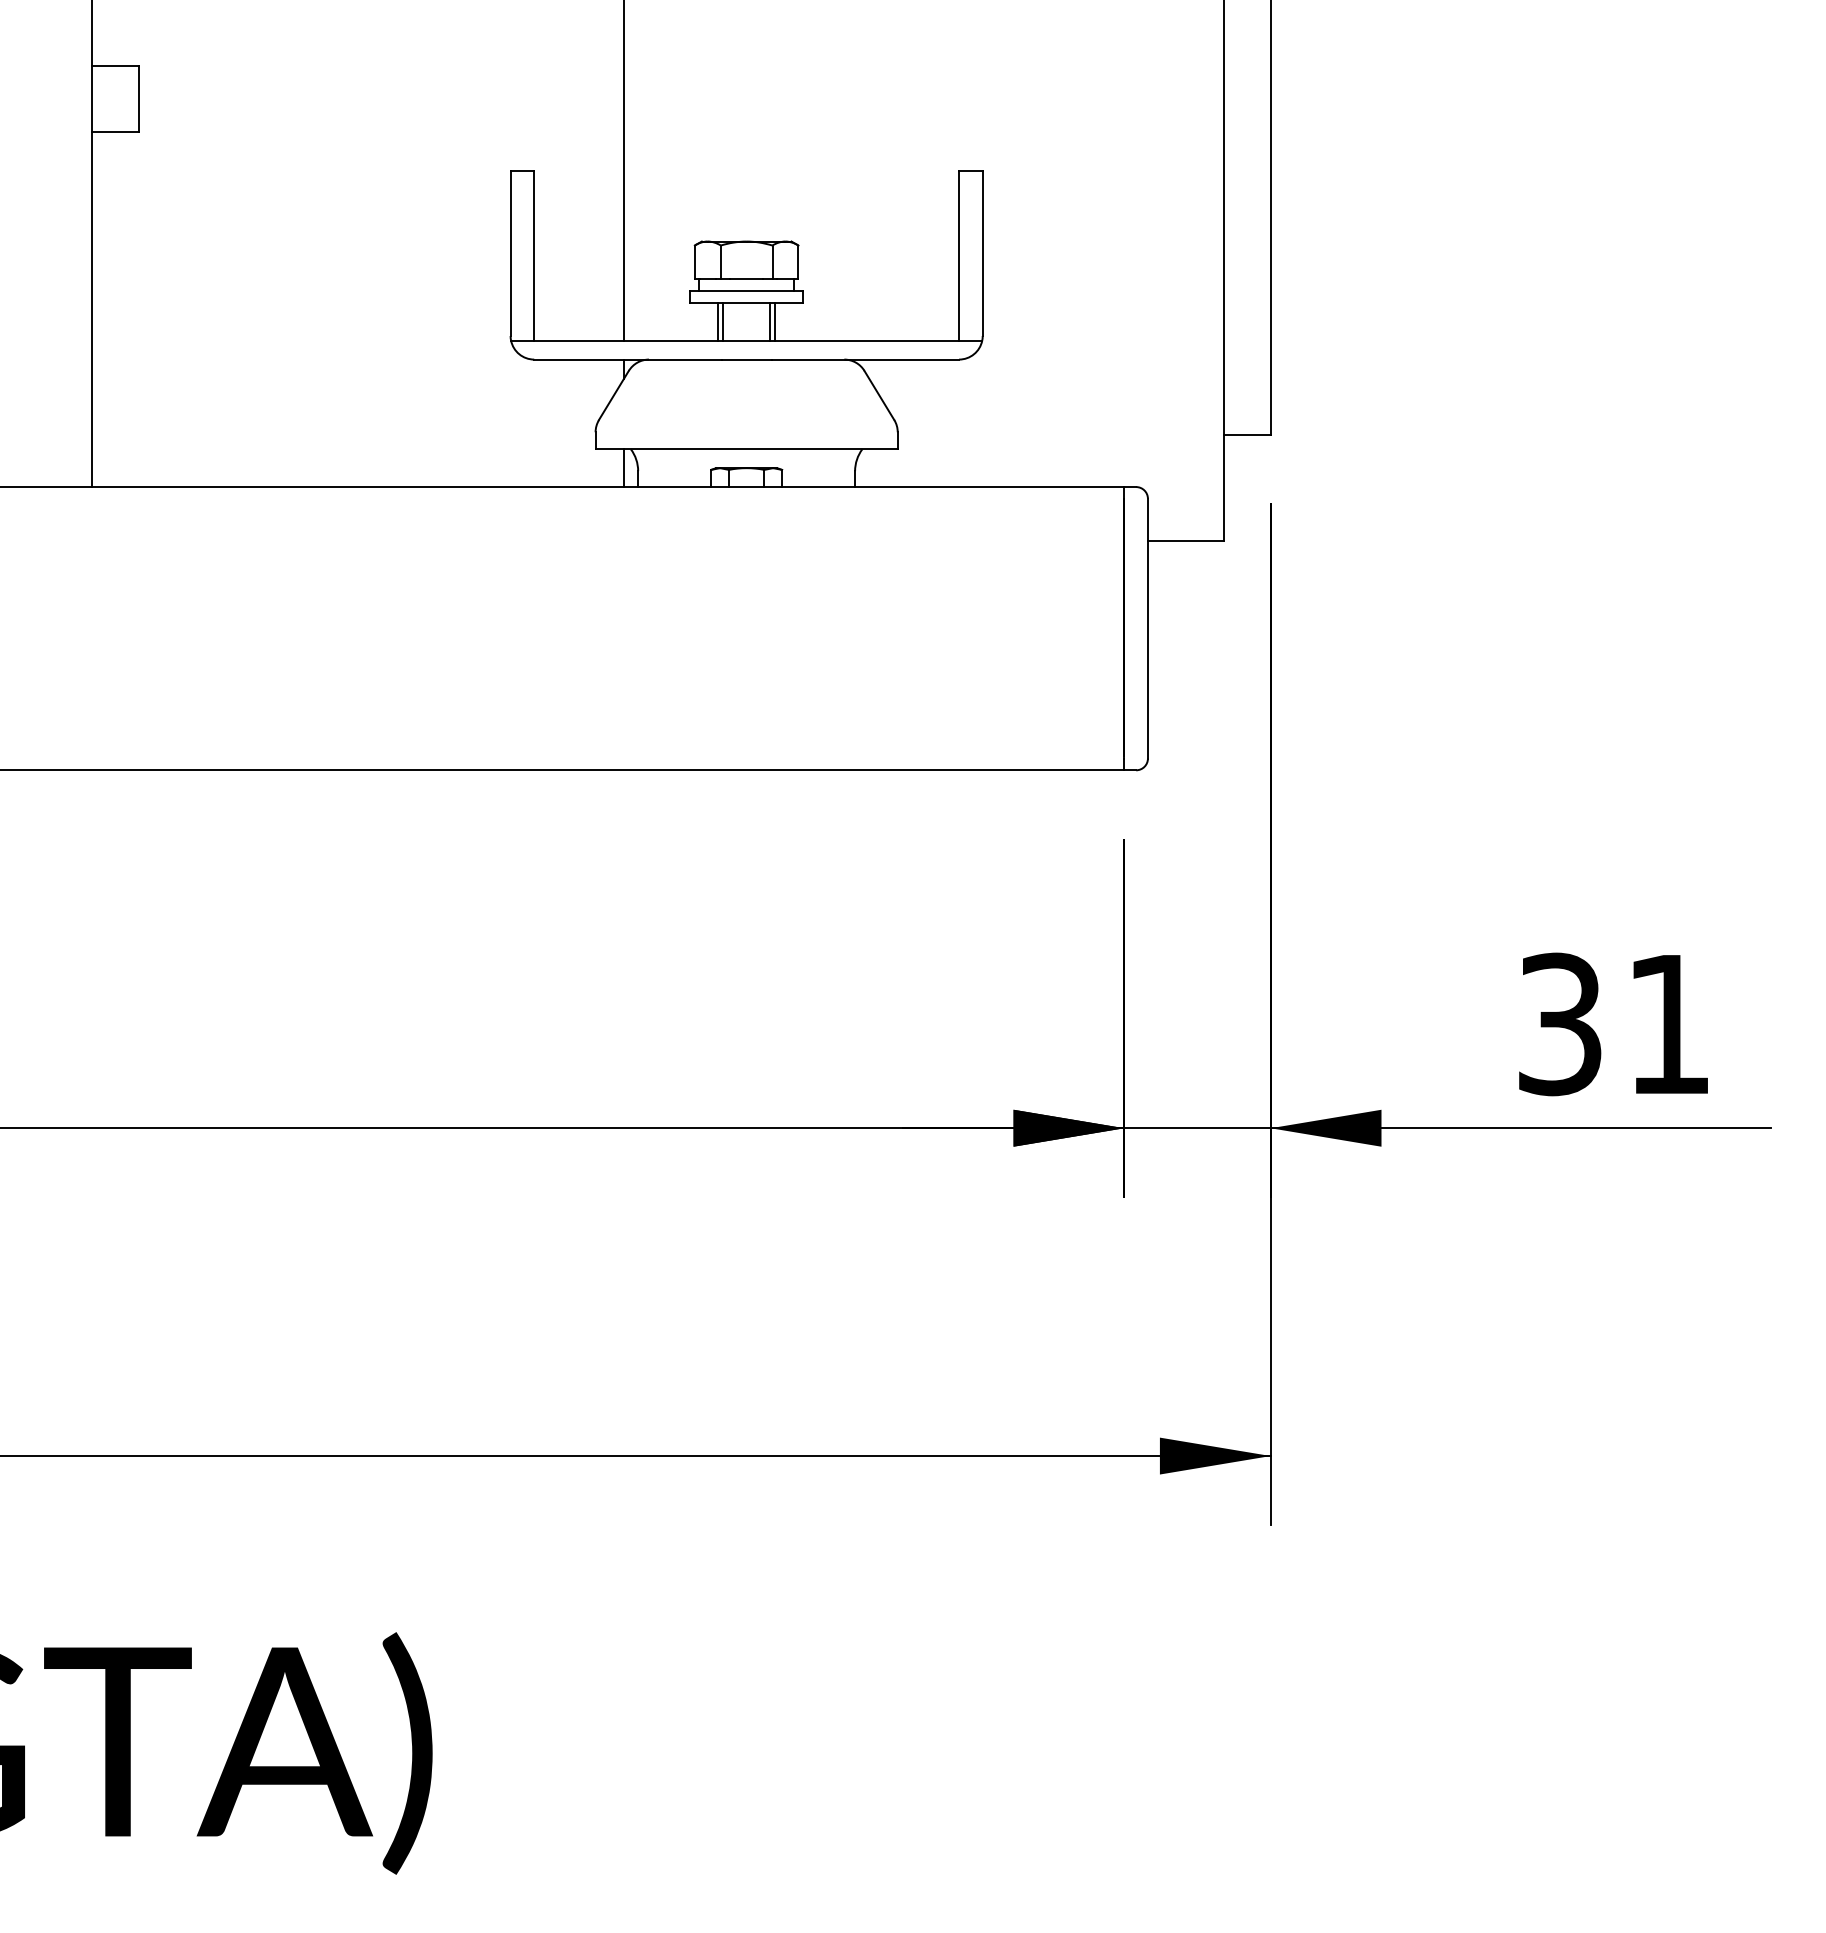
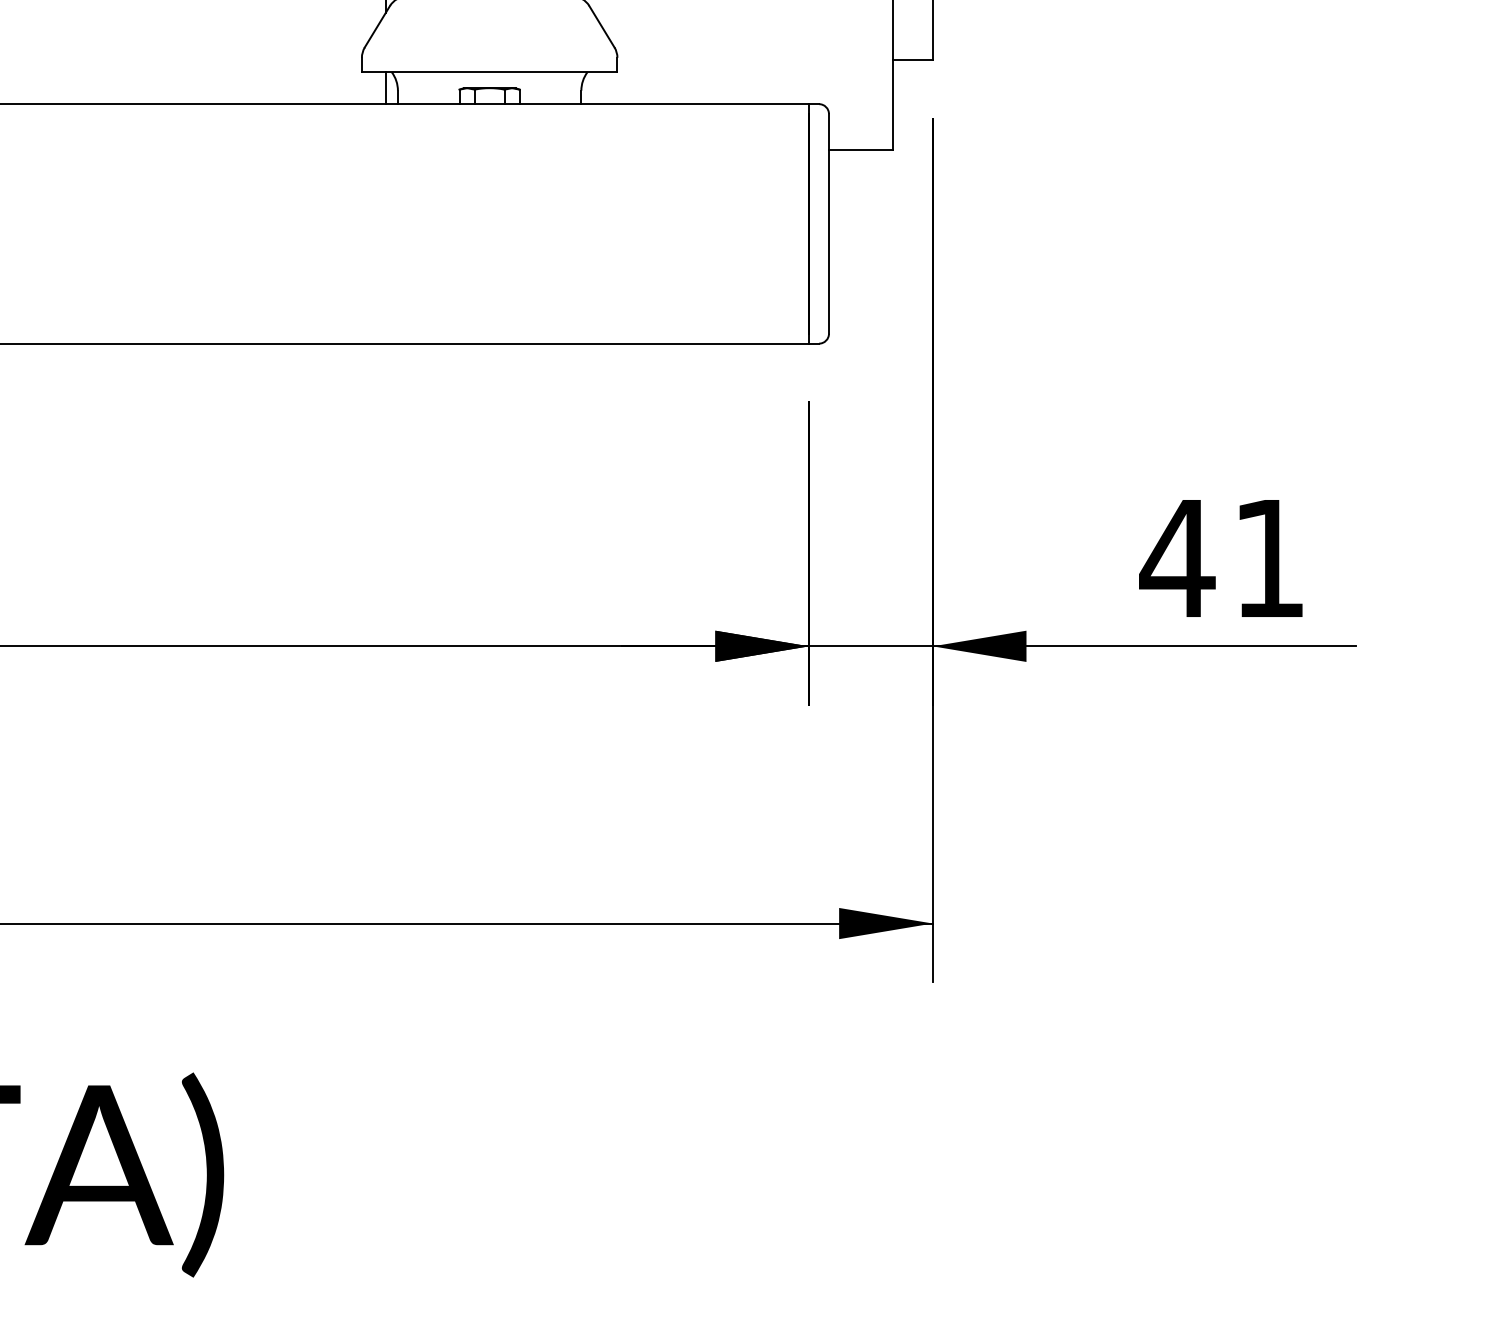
text: (1559, 1024) -> (1177, 558), 31 -> 41

